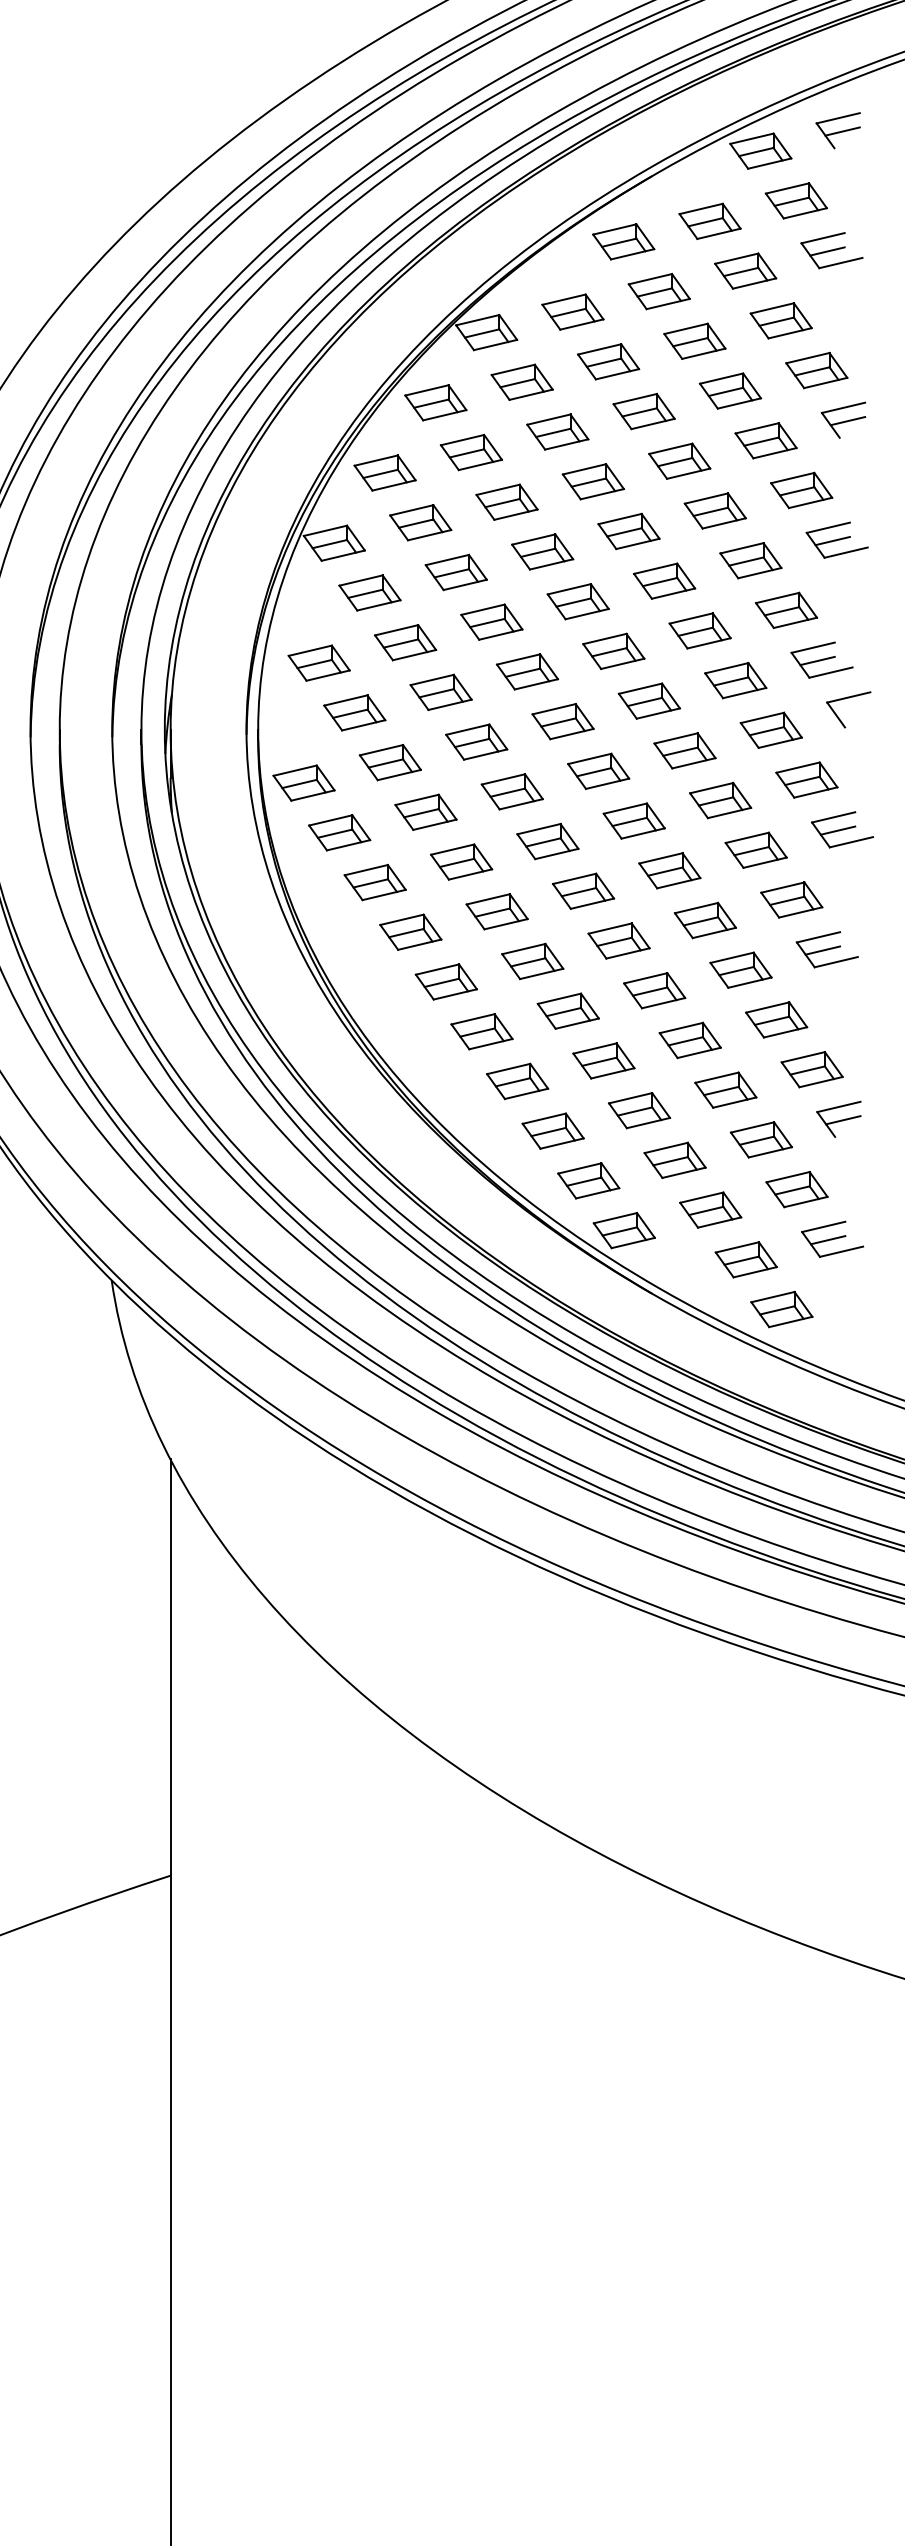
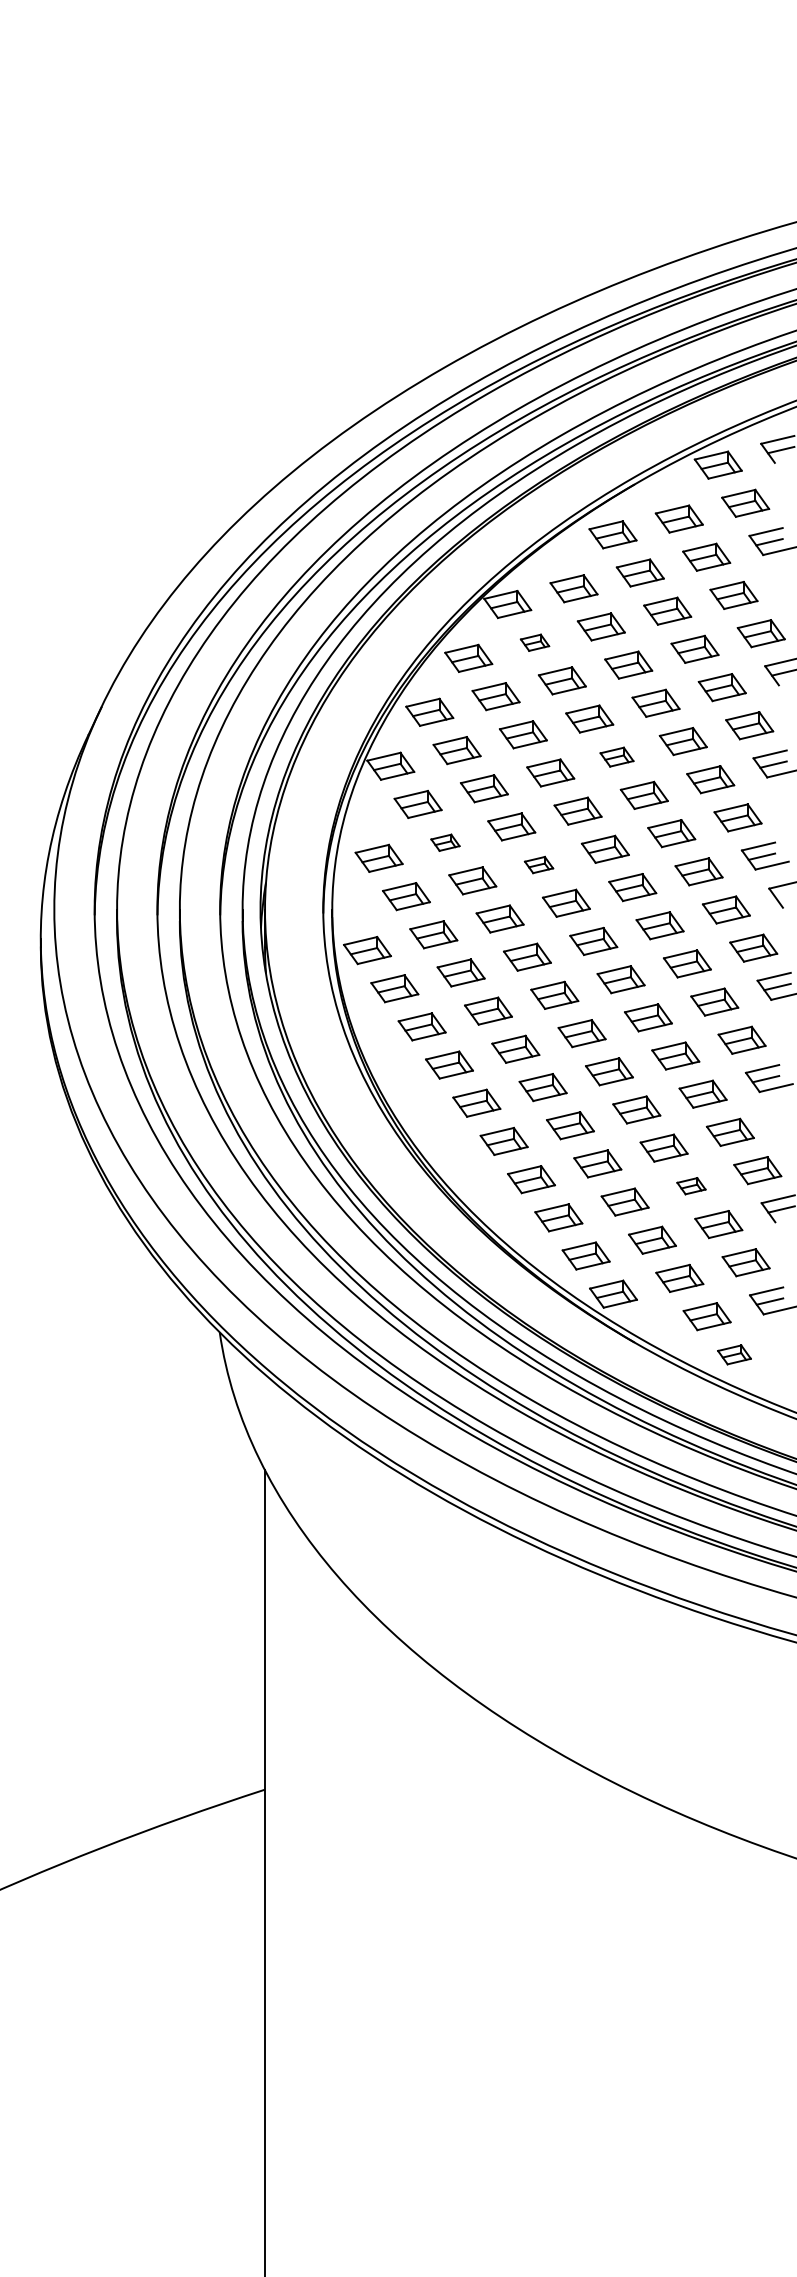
part: (521, 382) -> (534, 642), size x0.6
part: (628, 530) -> (616, 756), size x0.7
part: (405, 642) -> (445, 842), size x0.6
part: (526, 671) -> (538, 864), size x0.6
part: (725, 1089) -> (691, 1185), size x0.6
part: (781, 1309) -> (734, 1354), size x0.7

